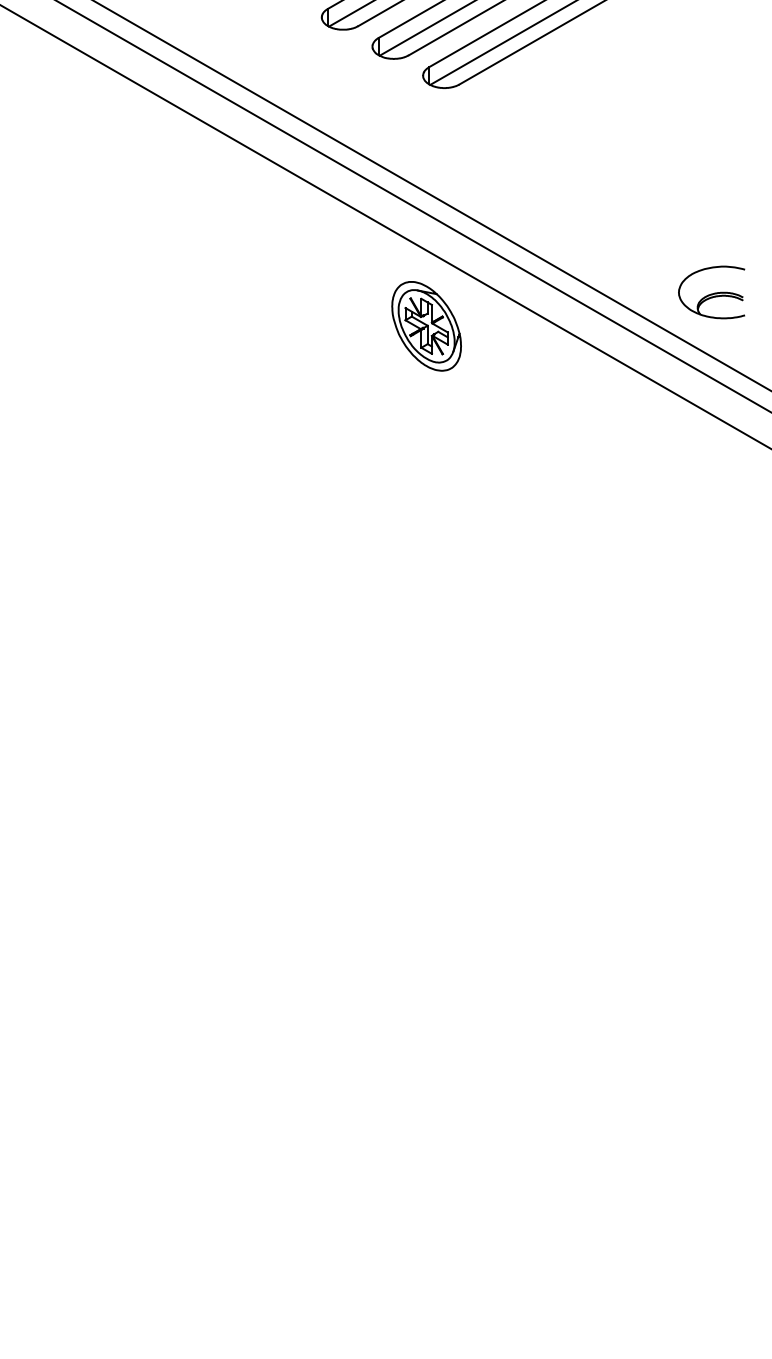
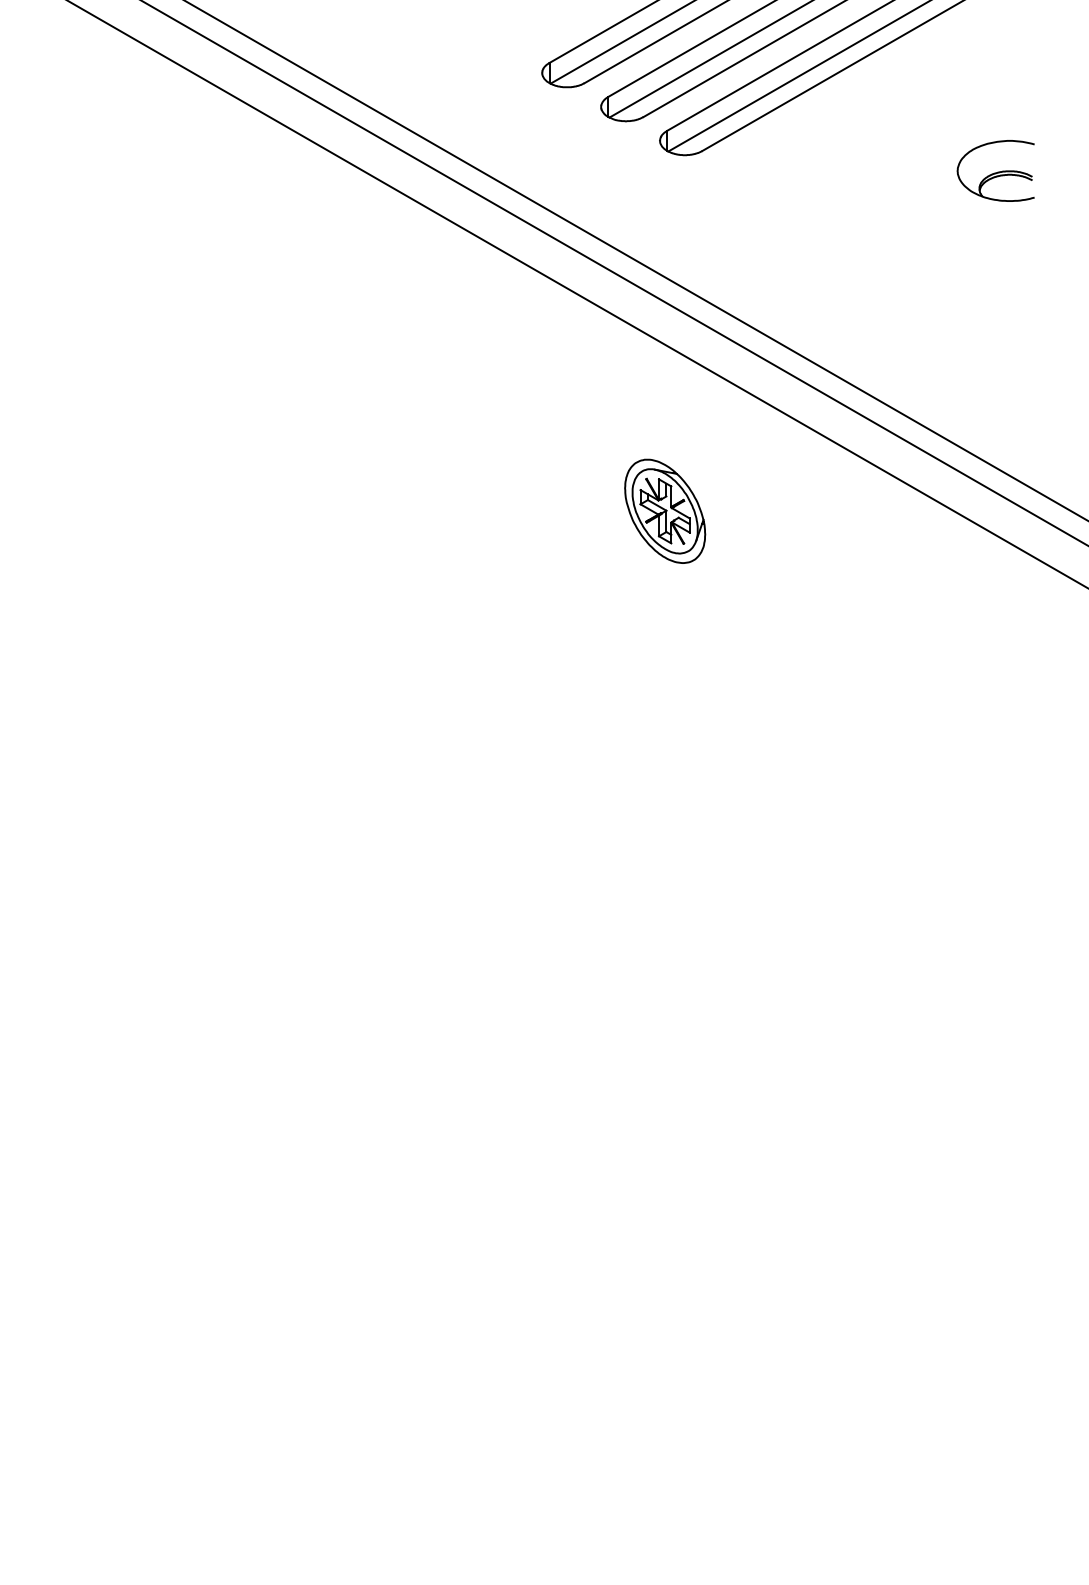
part: (711, 292) -> (995, 170), moved
part: (426, 325) -> (665, 510), moved

